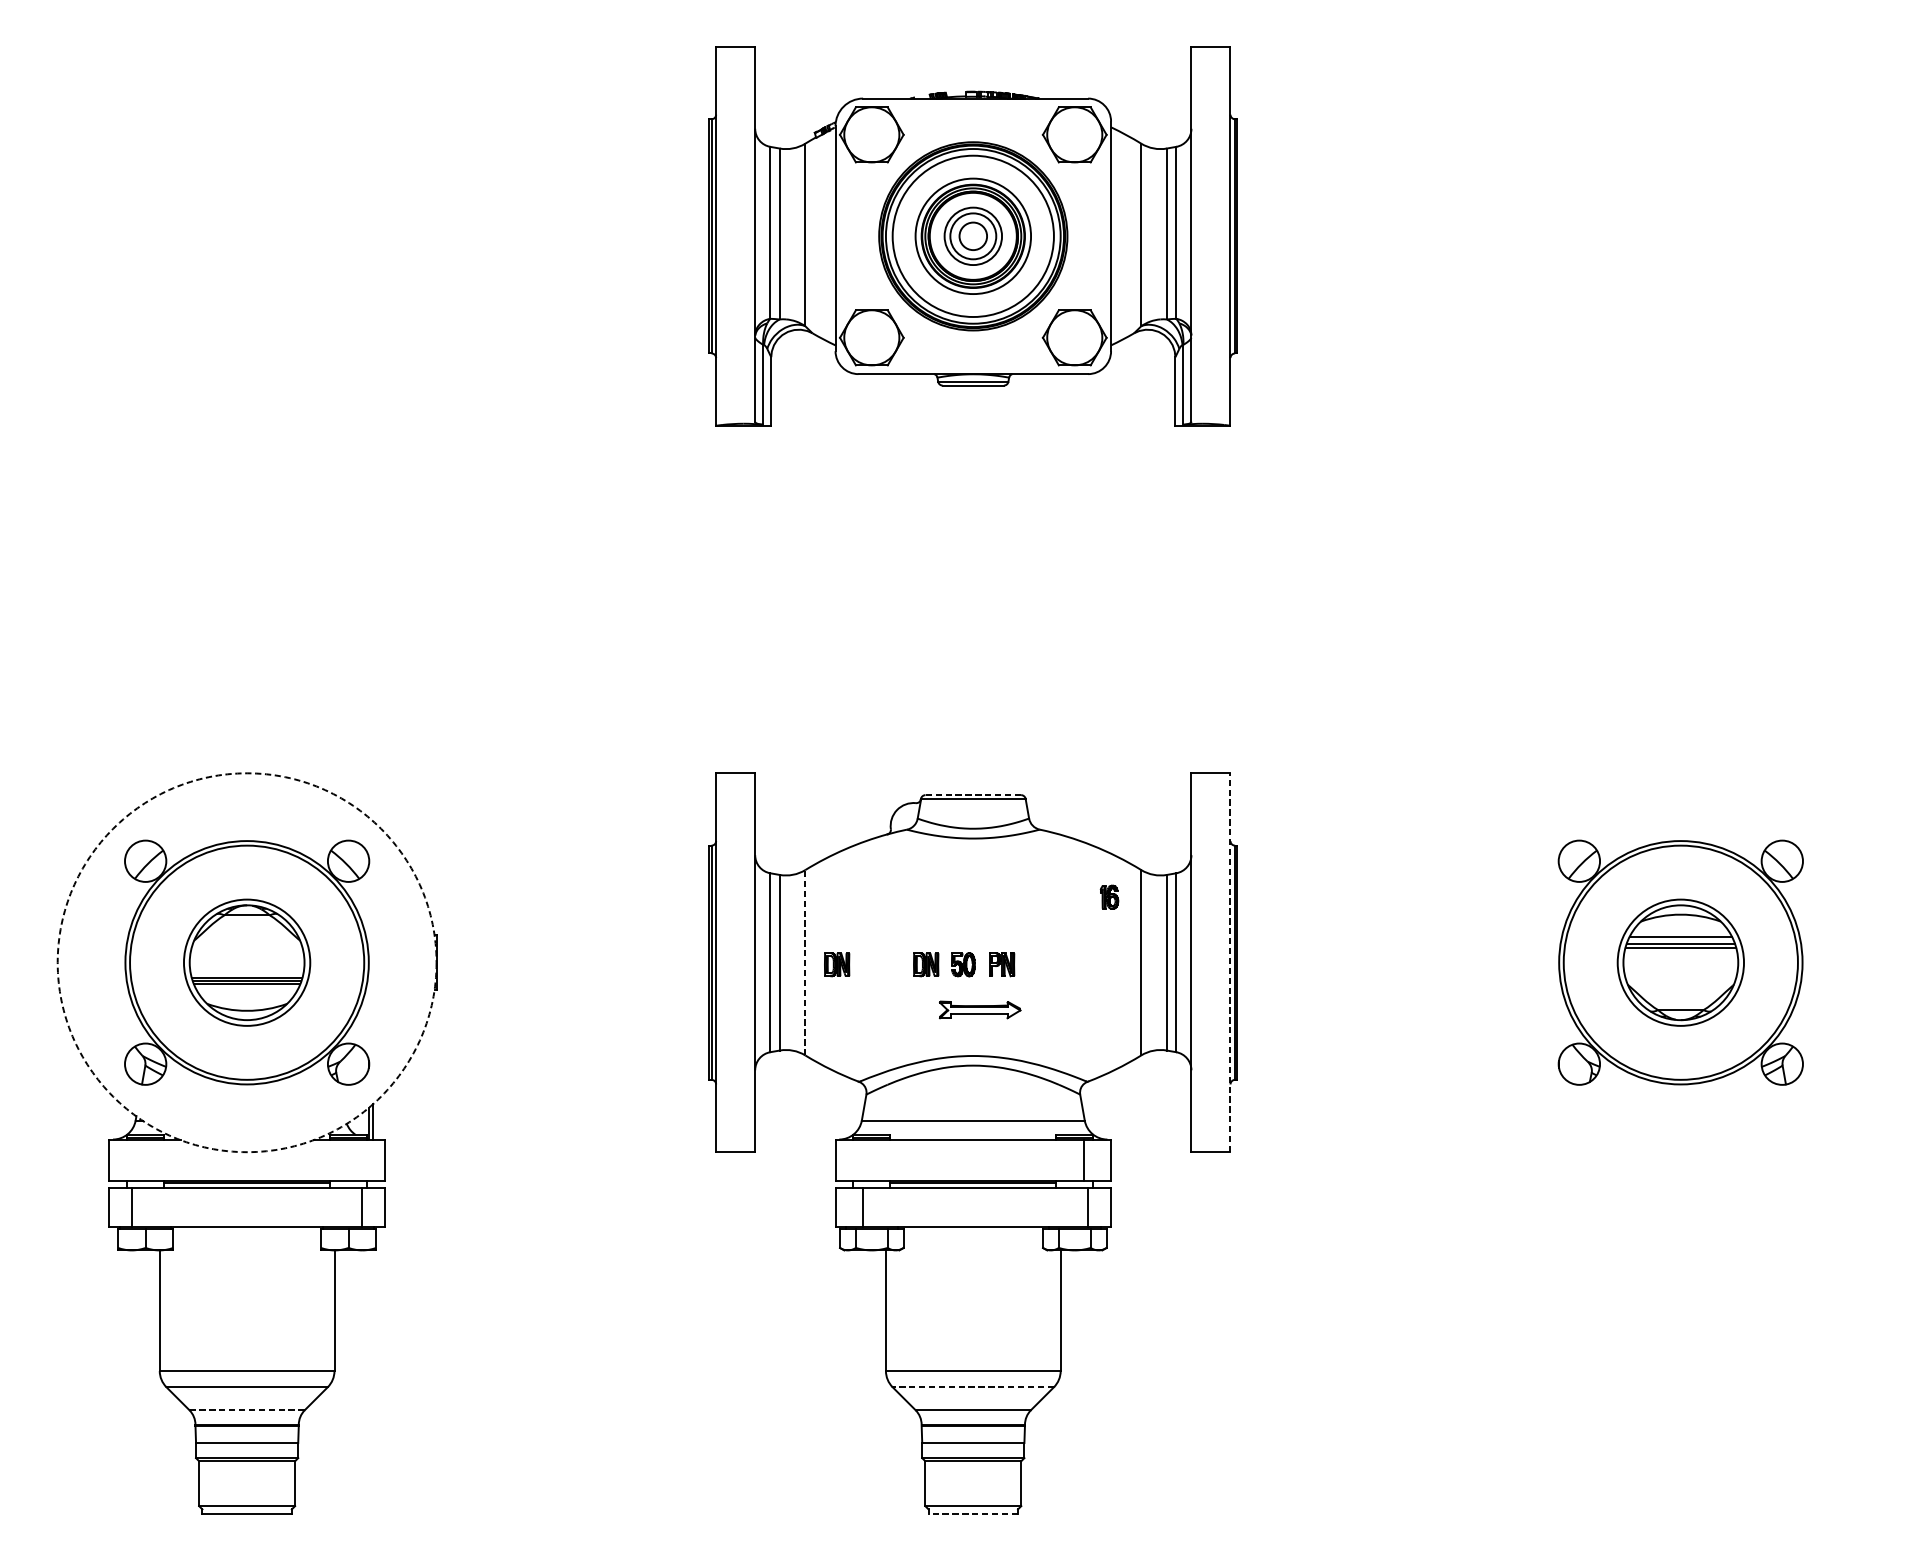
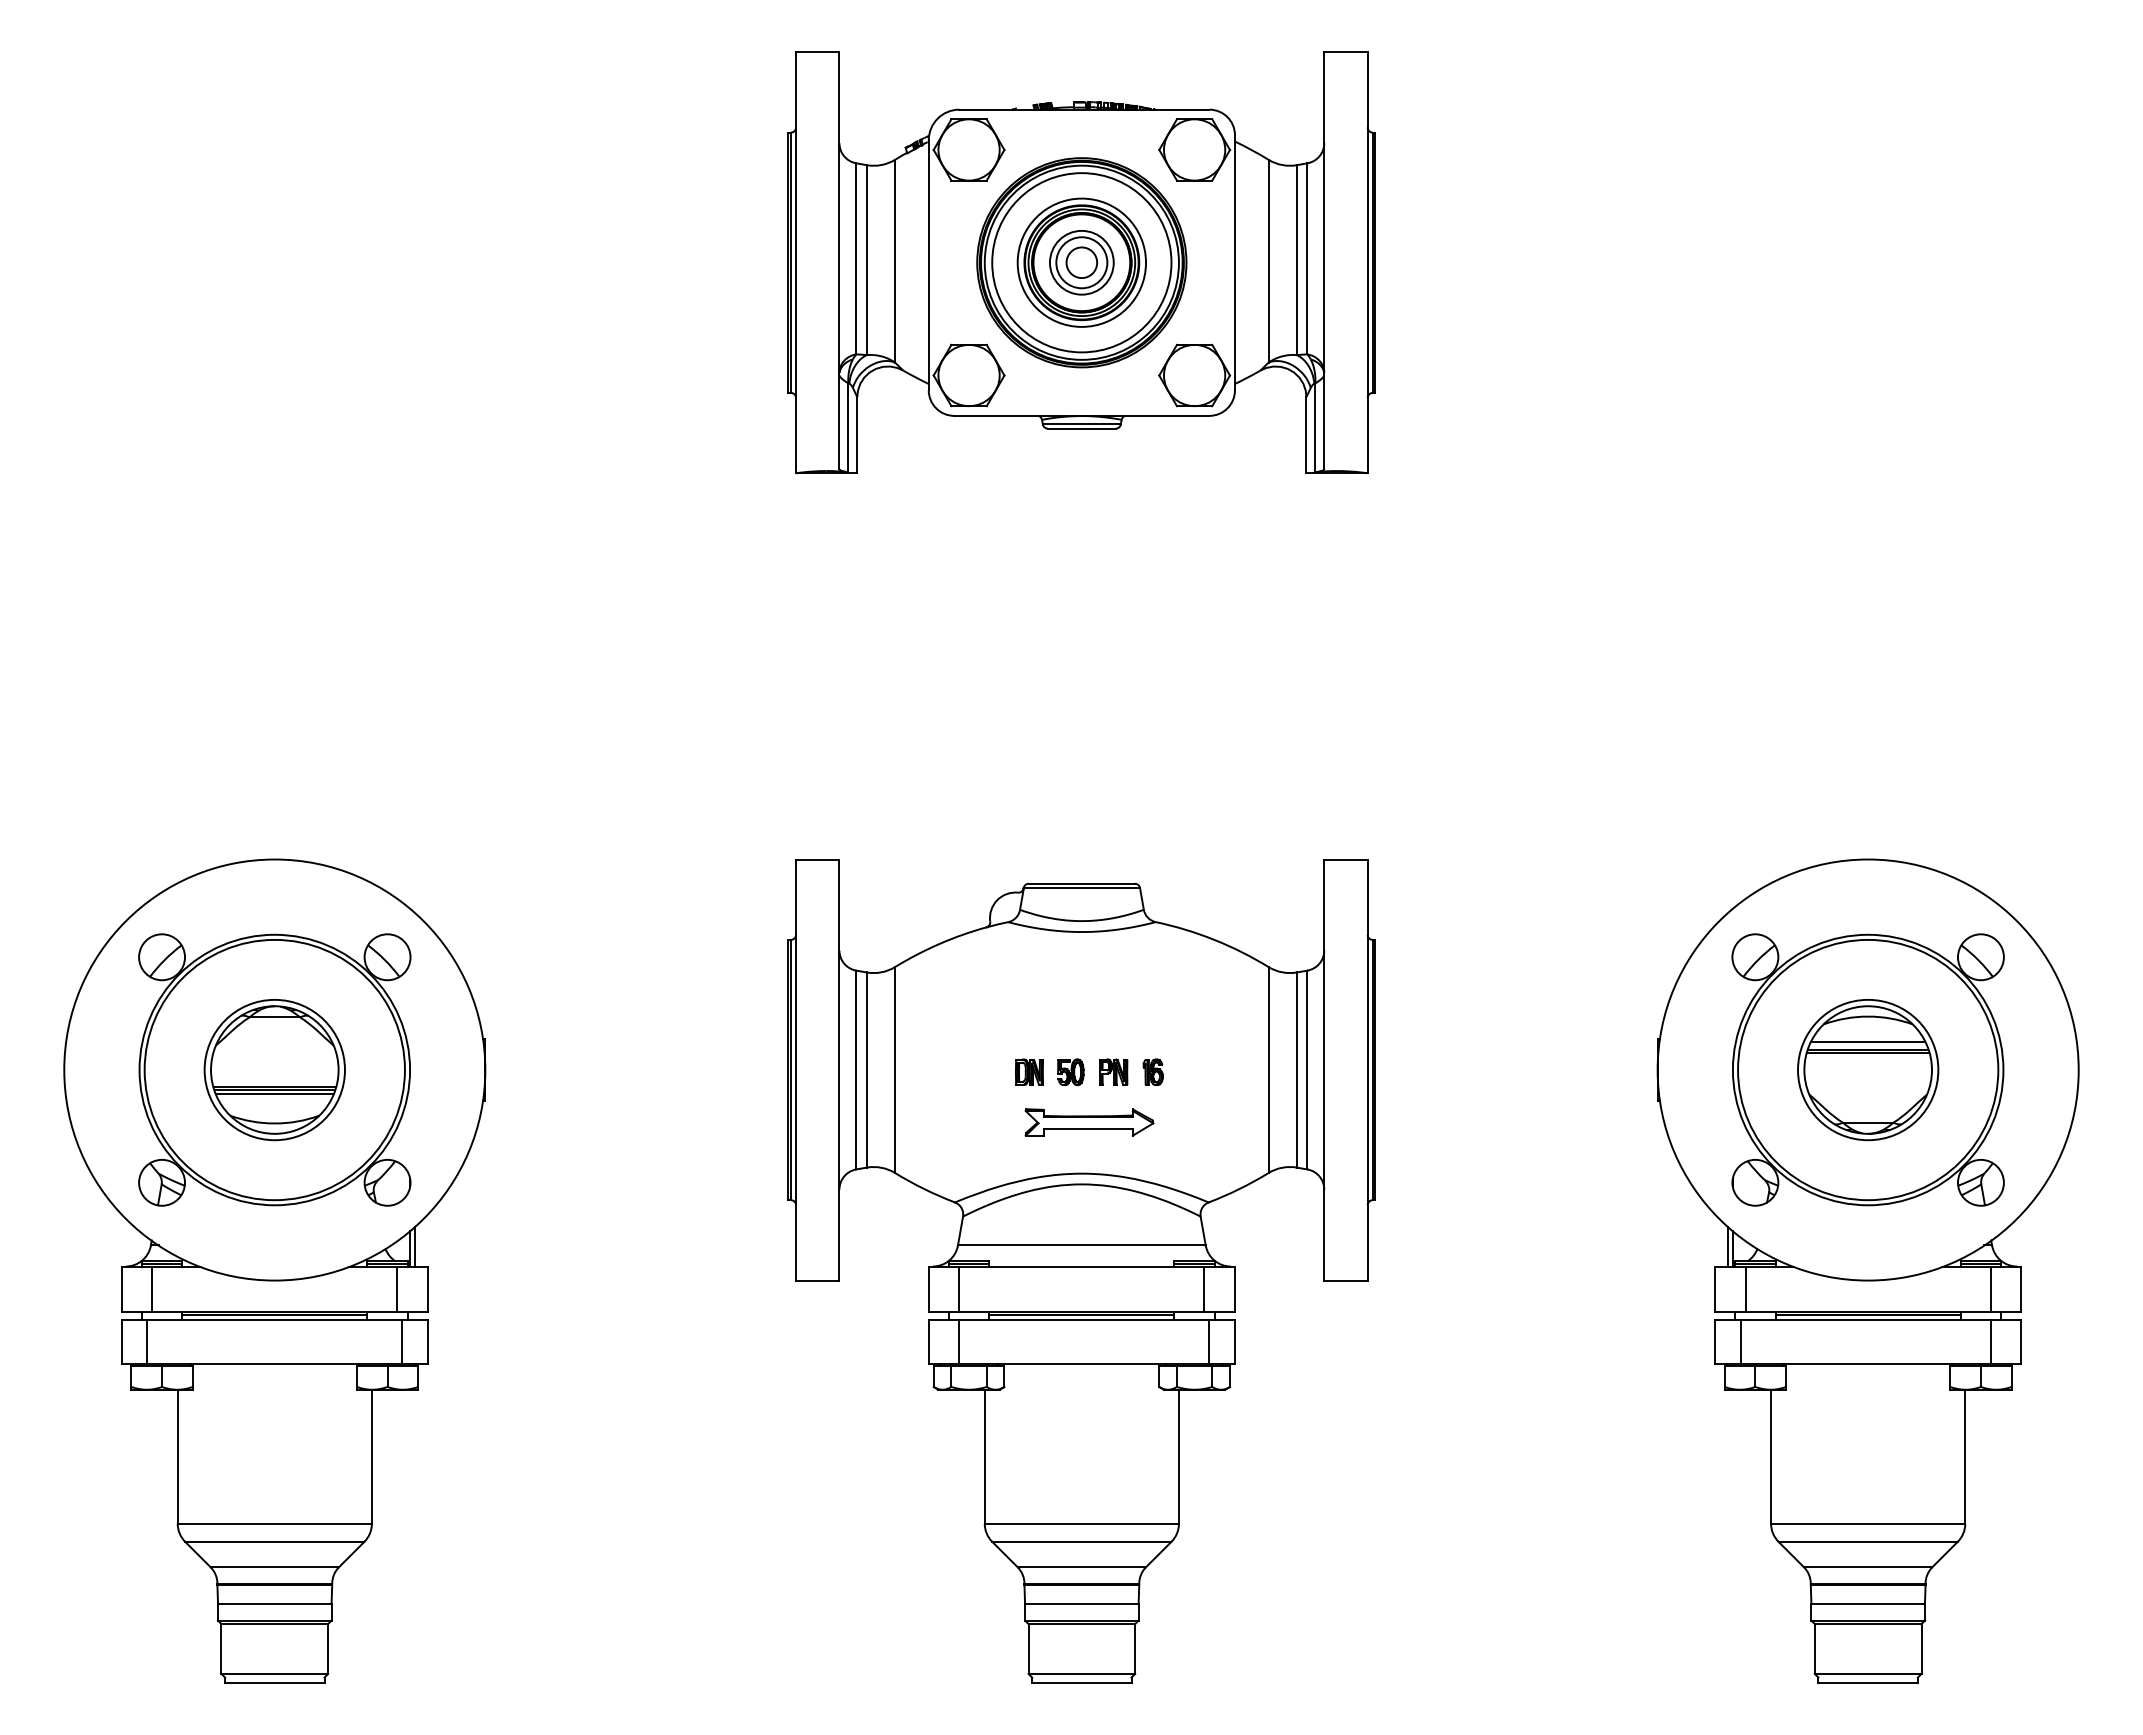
line: (972, 794) -> (1081, 883), dashed -> solid
part: (1108, 896) -> (1152, 1071), moved
circle: (246, 962) -> (274, 1069), dashed -> solid
line: (805, 963) -> (895, 1070), dashed -> solid
line: (1230, 963) -> (1367, 1070), dashed -> solid
part: (837, 964) -> (930, 1071), removed
part: (980, 1009) -> (1089, 1122), size x1.43
part: (1680, 1143) -> (1867, 1270), added
line: (137, 1160) -> (152, 1289), added
line: (357, 1160) -> (397, 1289), added
line: (863, 1160) -> (959, 1289), added
line: (972, 1386) -> (1081, 1541), dashed -> solid
line: (247, 1410) -> (275, 1567), dashed -> solid
line: (972, 1513) -> (1081, 1682), dashed -> solid

